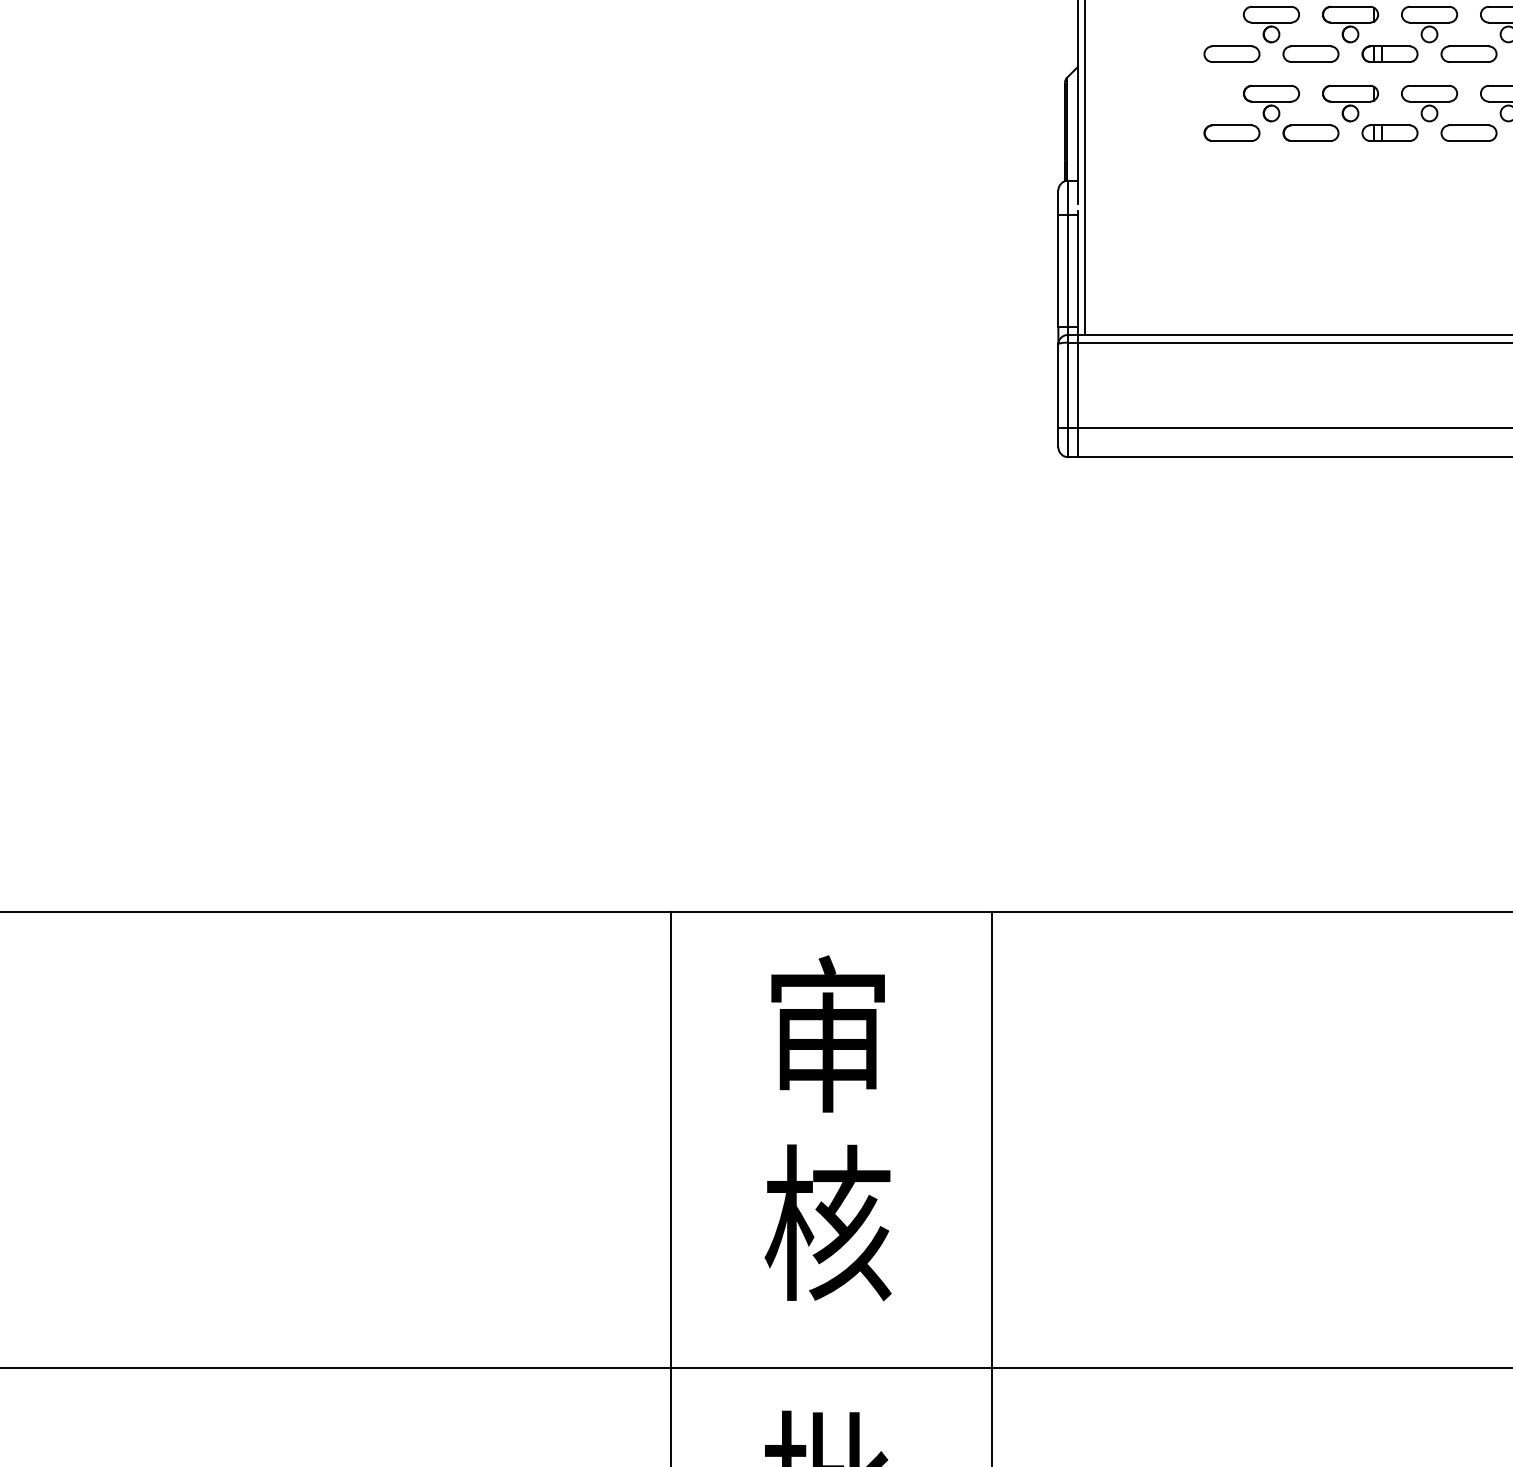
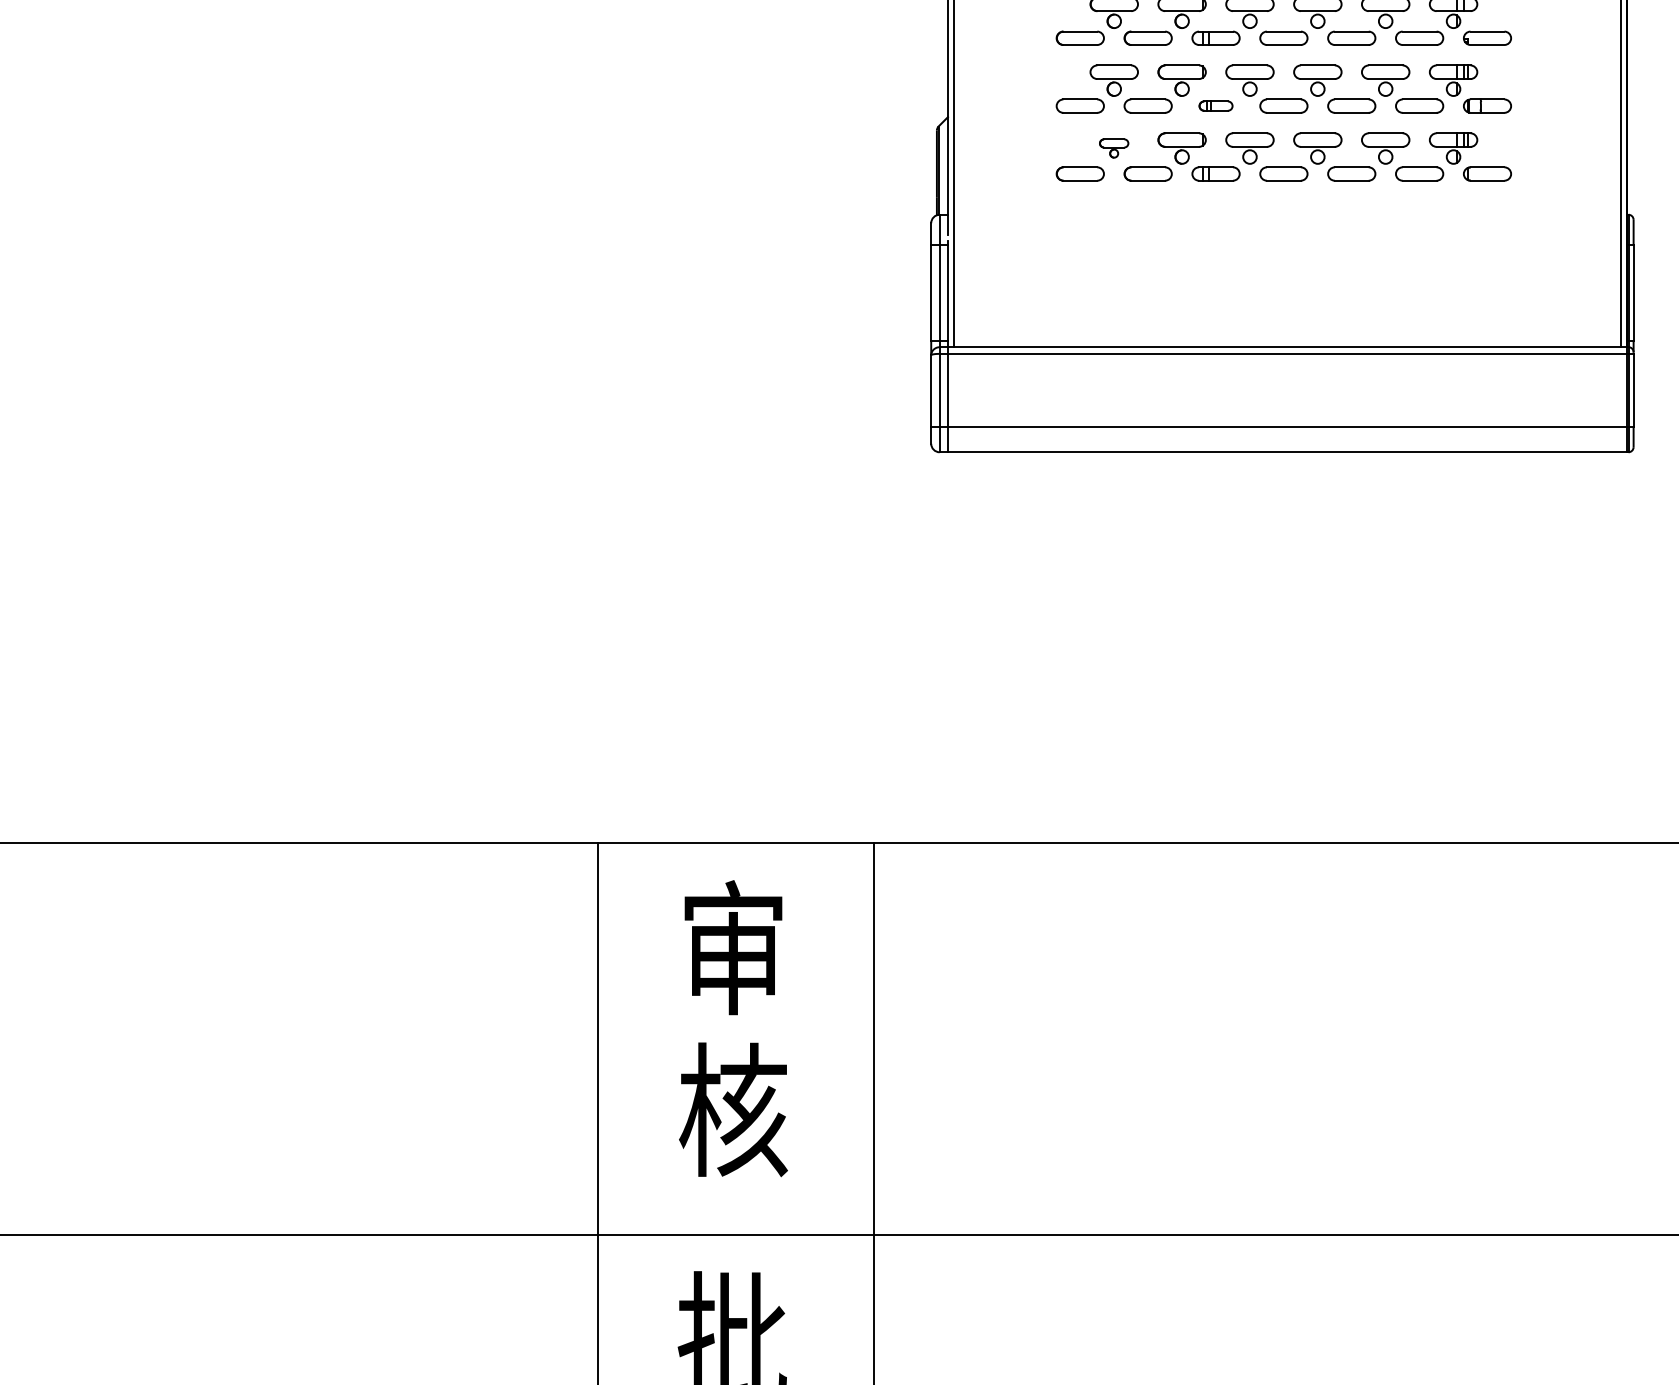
part: (1389, 53) -> (1215, 105), size x0.7
part: (1270, 103) -> (1113, 148), size x0.6

